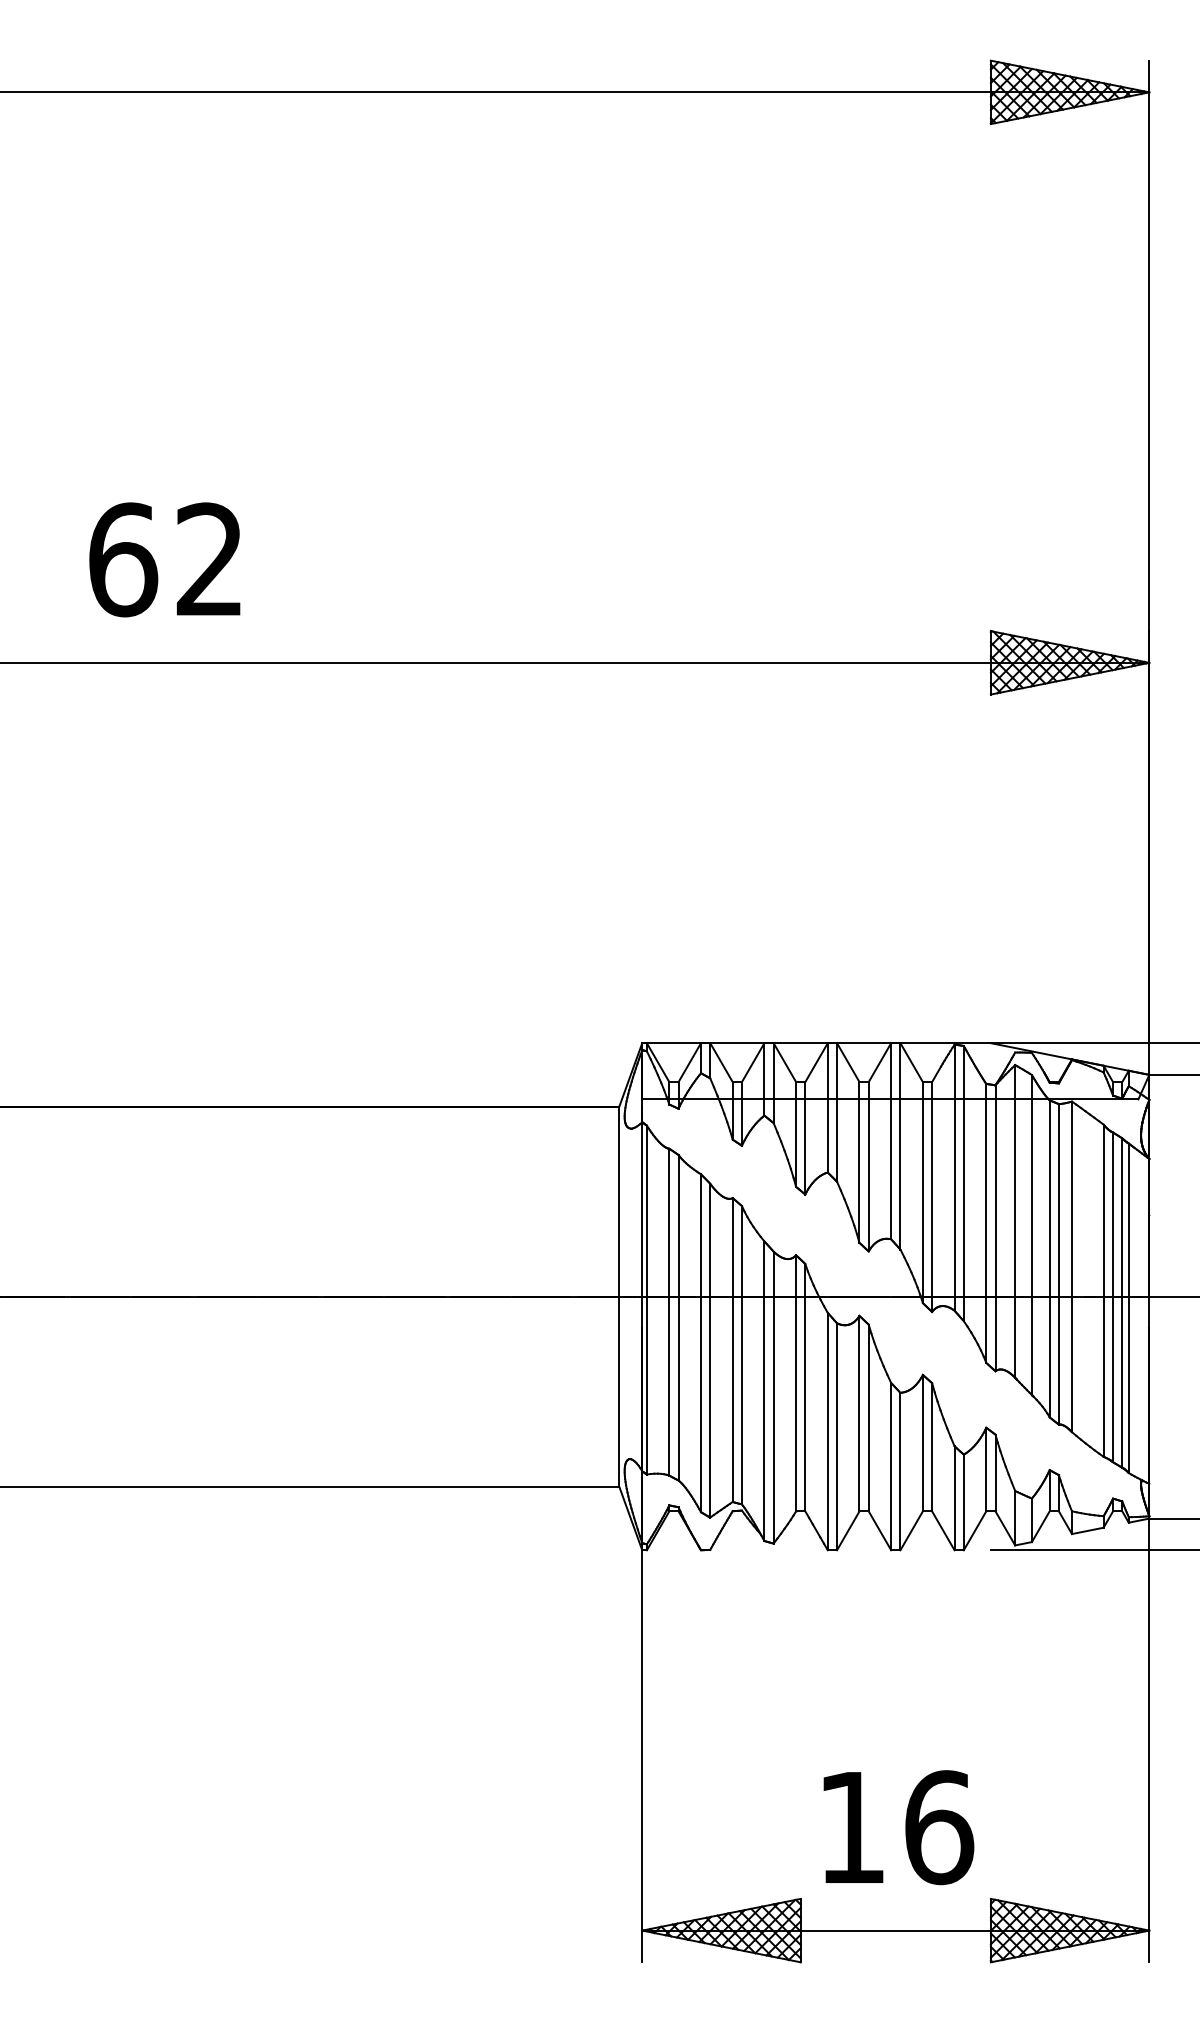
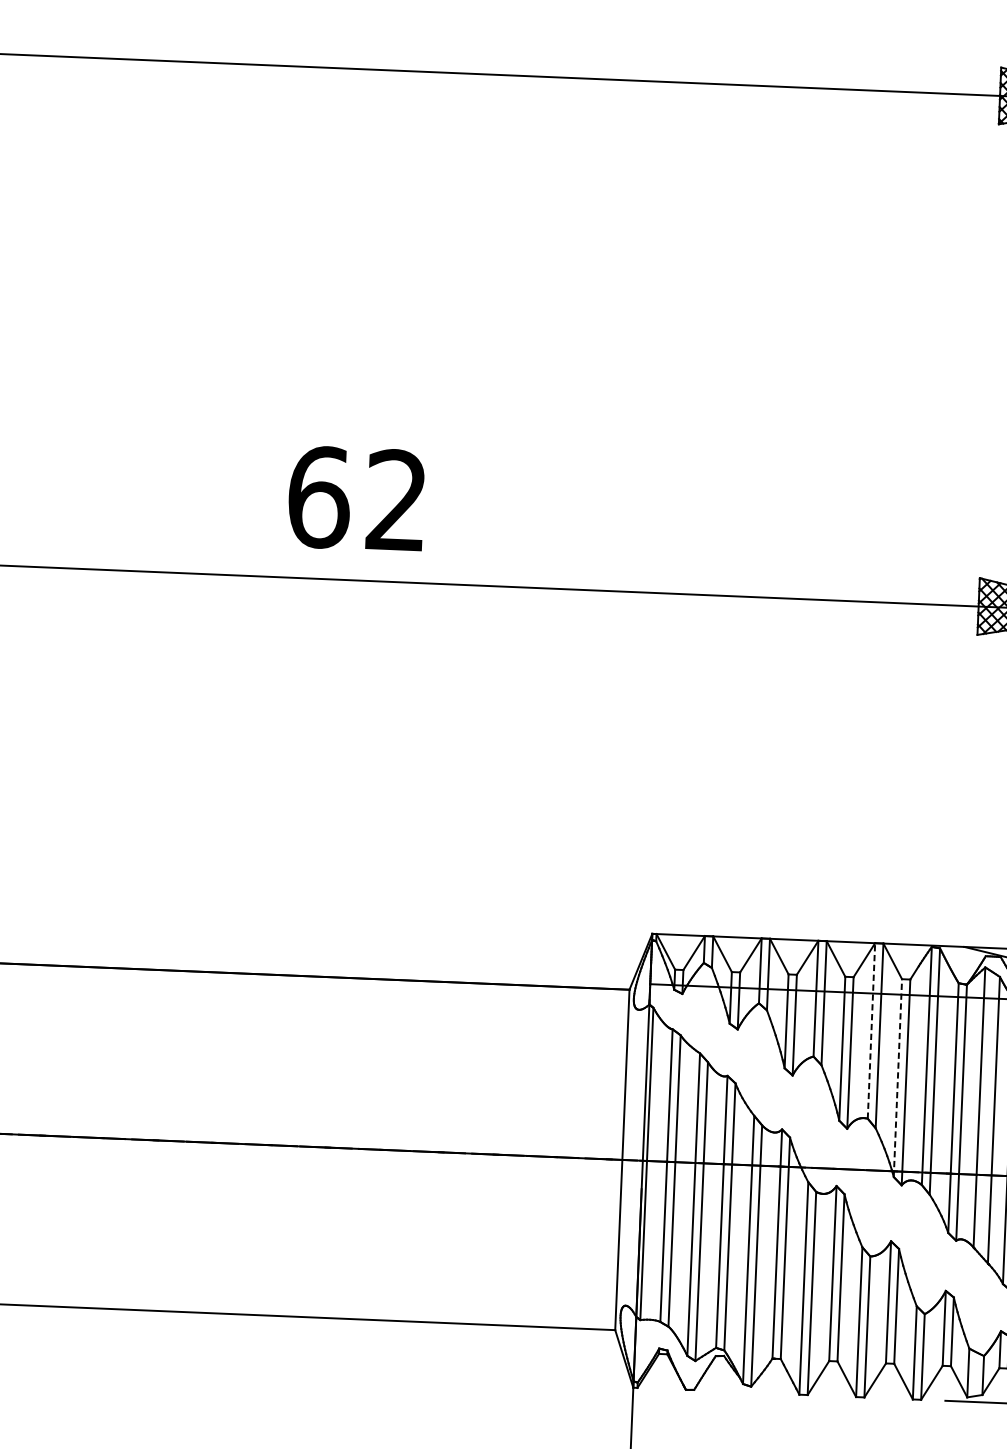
text: (164, 559) -> (356, 498), moved
line: (891, 1140) -> (871, 1030), solid -> dashed
line: (922, 1192) -> (897, 1078), solid -> dashed

